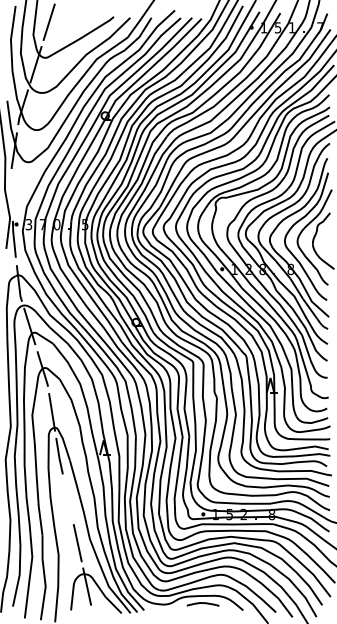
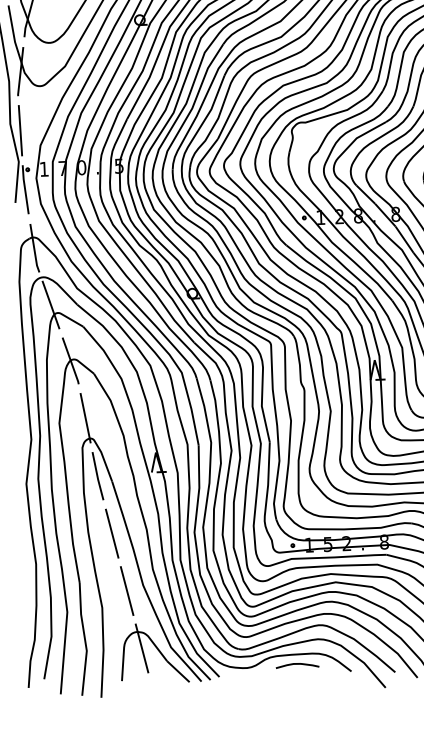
line: (11, 194) -> (19, 130), added
text: (28, 224) -> (43, 169), 3 -> 1
line: (68, 499) -> (112, 533), added

